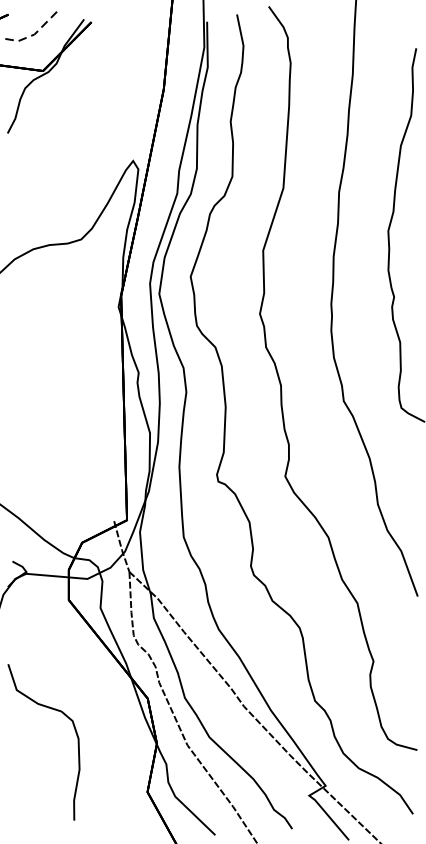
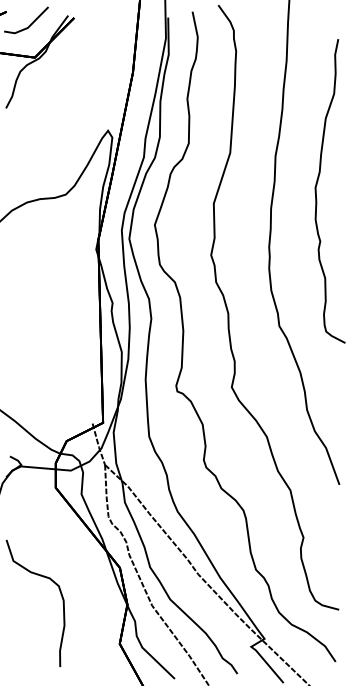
line: (35, 33) -> (28, 27), dashed -> solid

